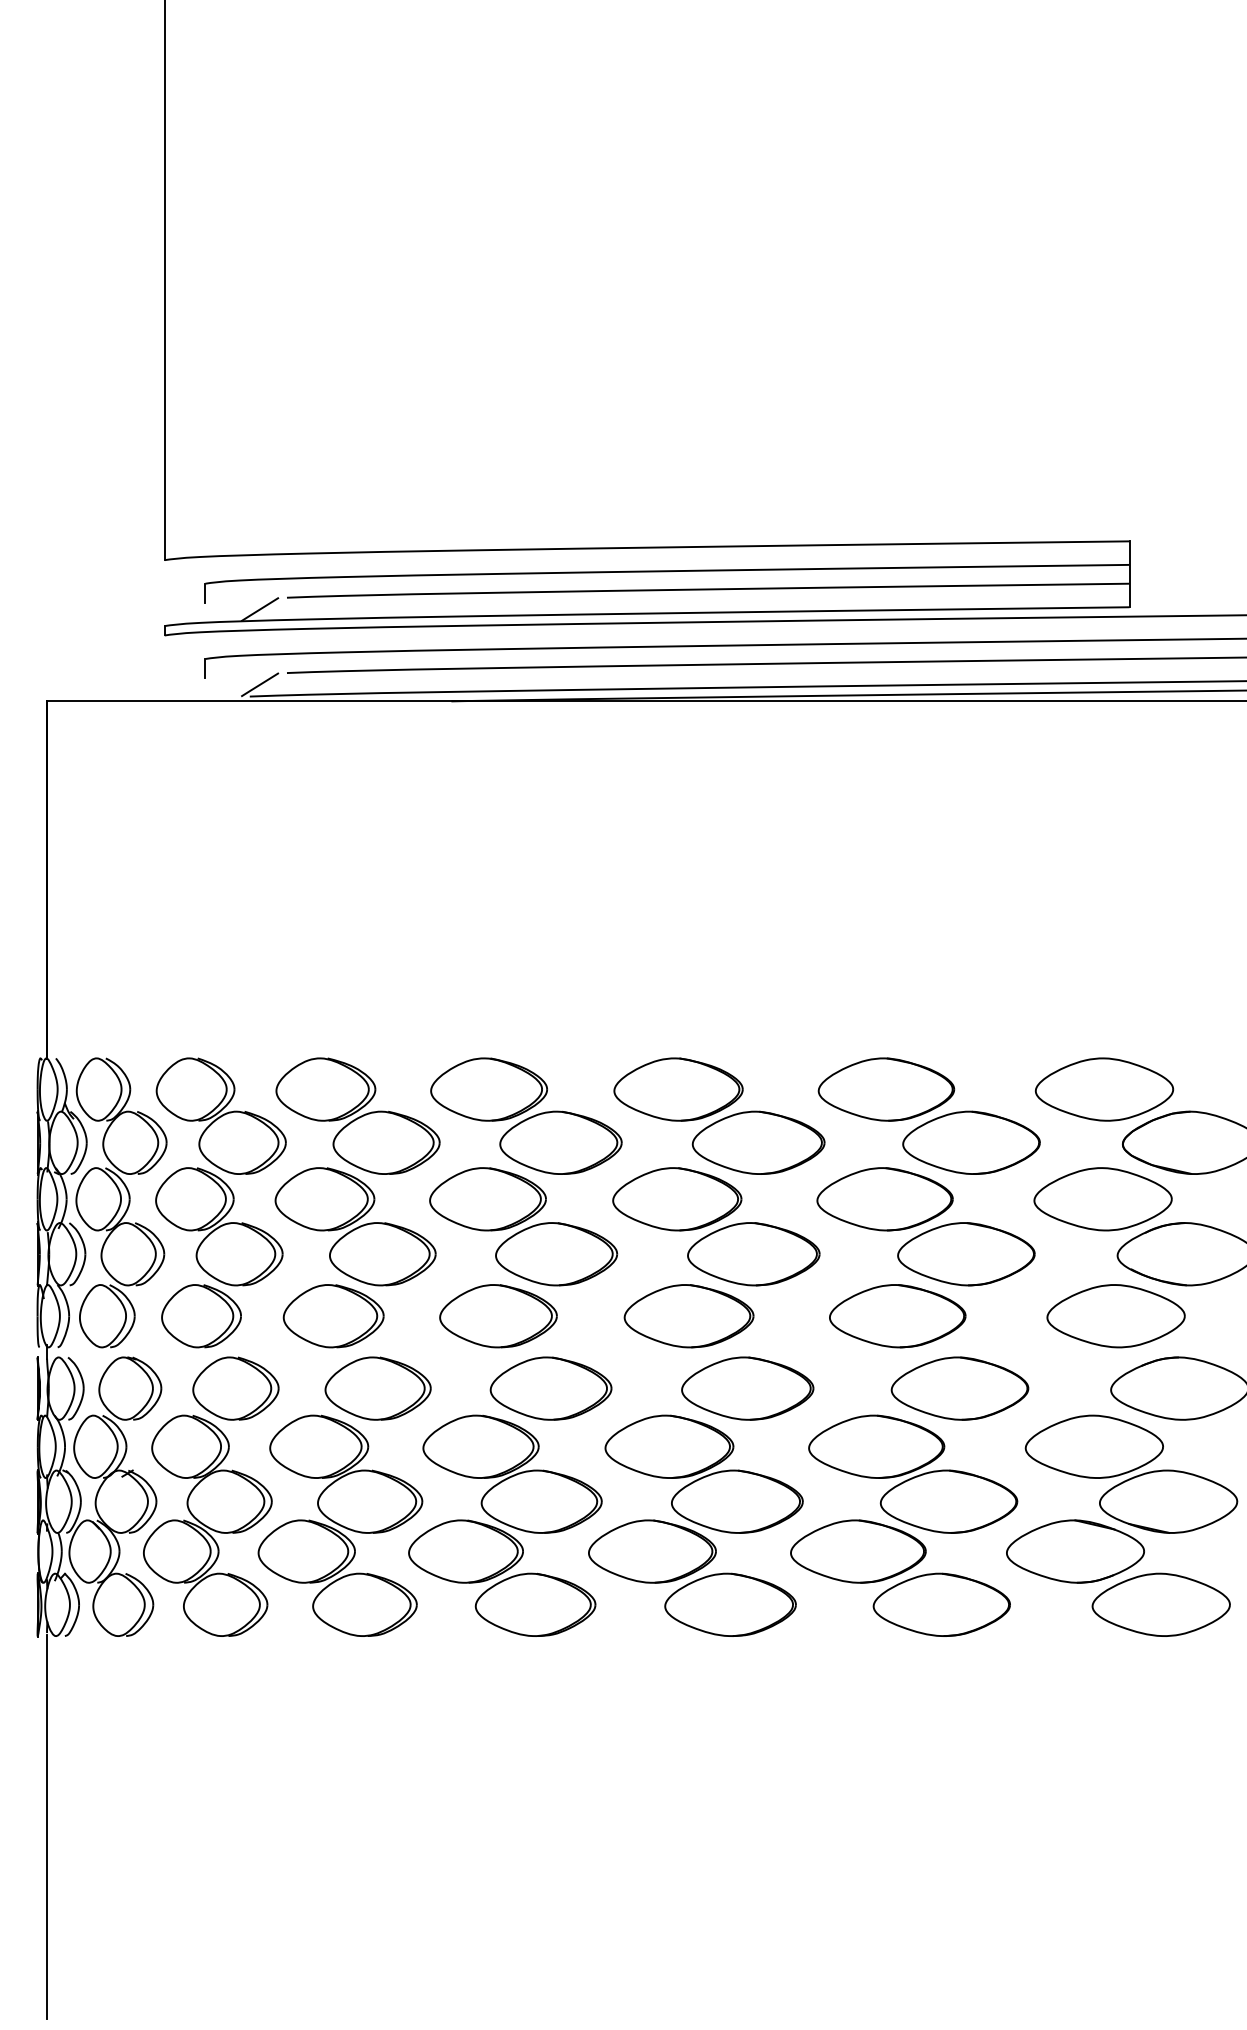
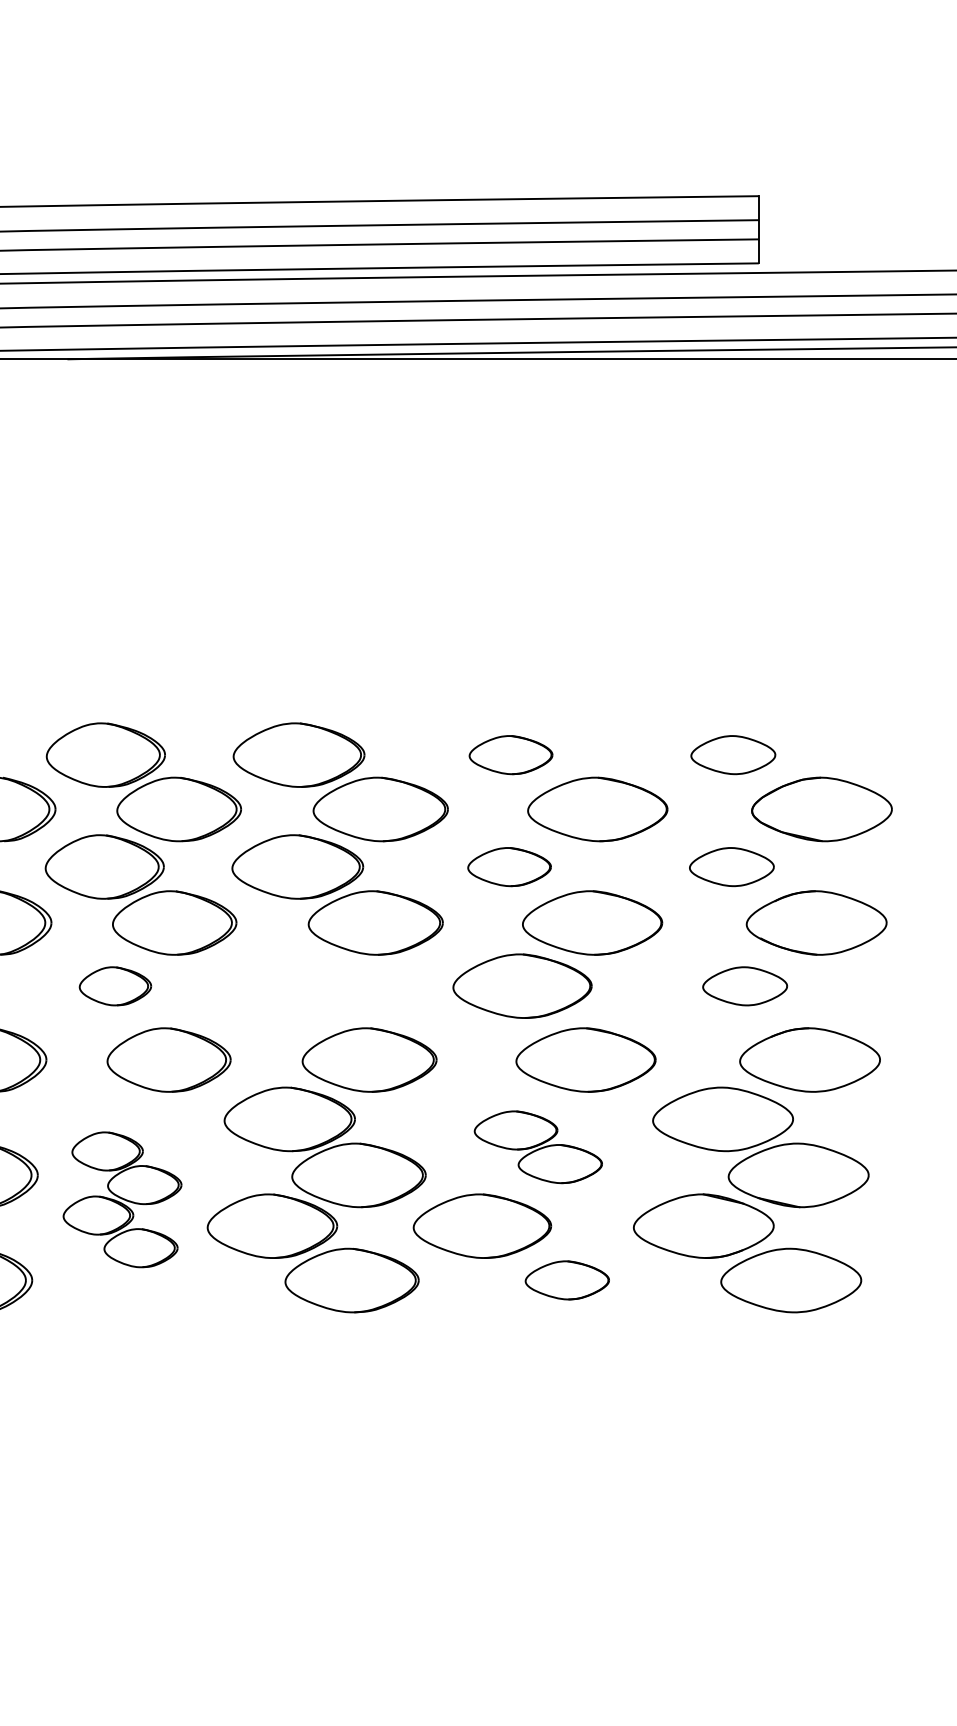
part: (886, 1089) -> (511, 755), size x0.6
part: (1104, 1089) -> (733, 755), size x0.6
part: (884, 1199) -> (509, 867), size x0.6
part: (1102, 1199) -> (731, 867), size x0.6
part: (498, 1316) -> (115, 986), size x0.6
part: (688, 1316) -> (309, 986), removed
part: (1115, 1316) -> (744, 986), size x0.6
part: (913, 1473) -> (538, 1146), size x0.6
part: (505, 1525) -> (122, 1199), size x0.6
part: (941, 1604) -> (567, 1280), size x0.6

